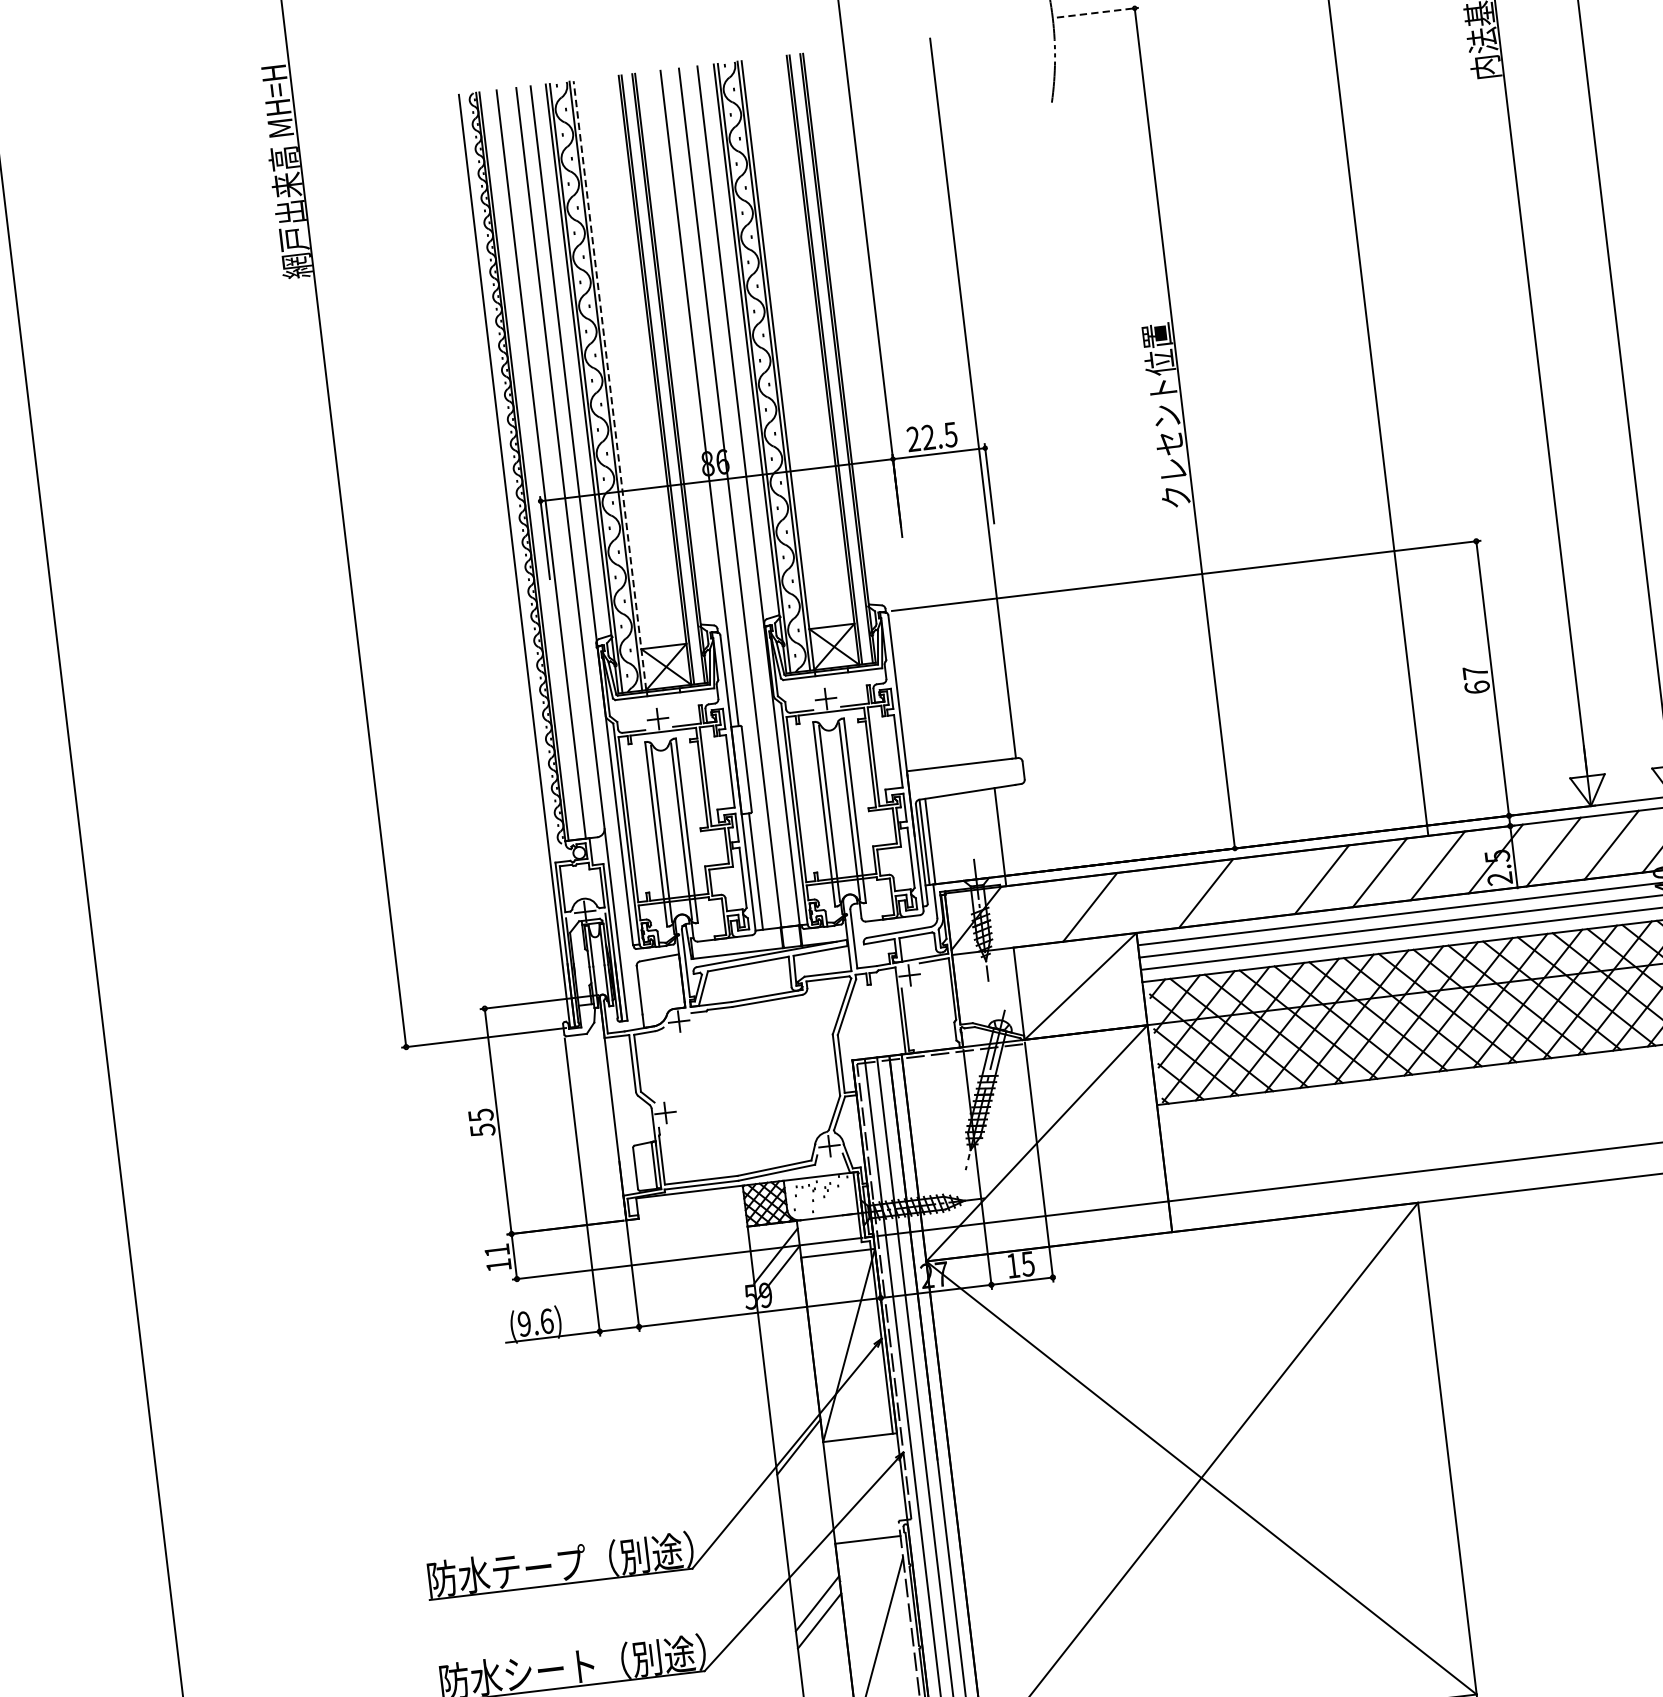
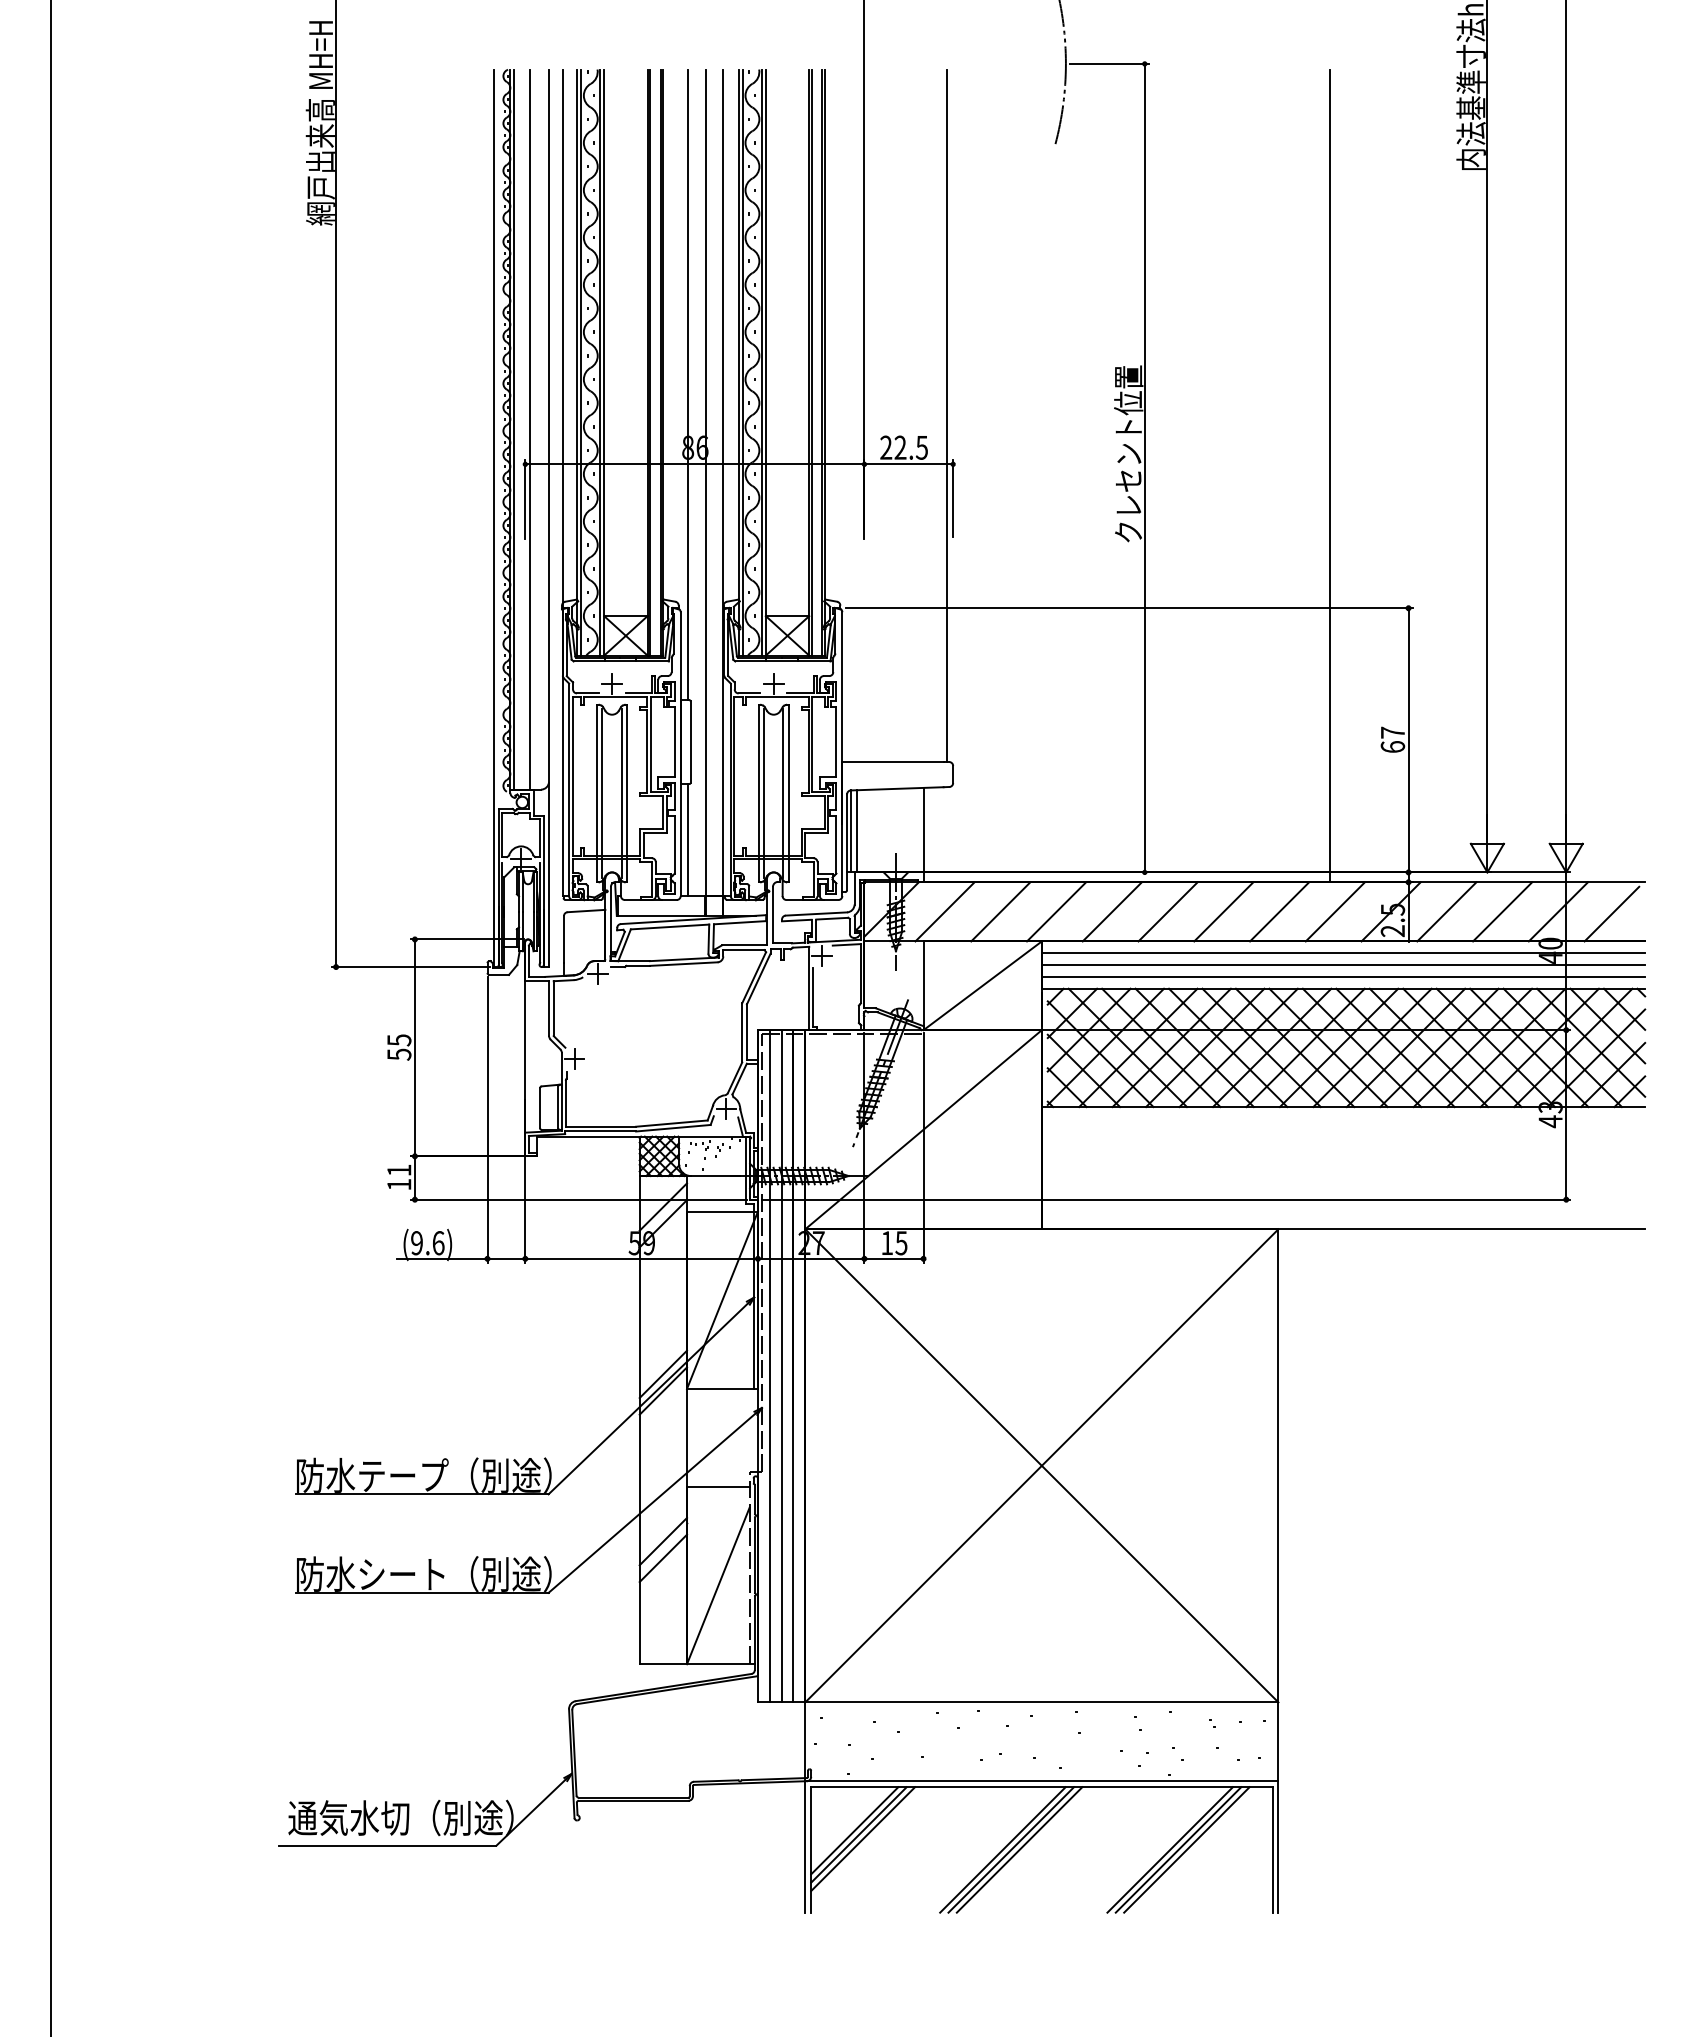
line: (1098, 12) -> (1109, 63), dashed -> solid
line: (610, 385) -> (604, 362), dashed -> solid
line: (1263, 886) -> (1167, 911), added
line: (1148, 900) -> (1056, 911), added
line: (1031, 913) -> (944, 911), added
line: (796, 1429) -> (663, 1374), added

